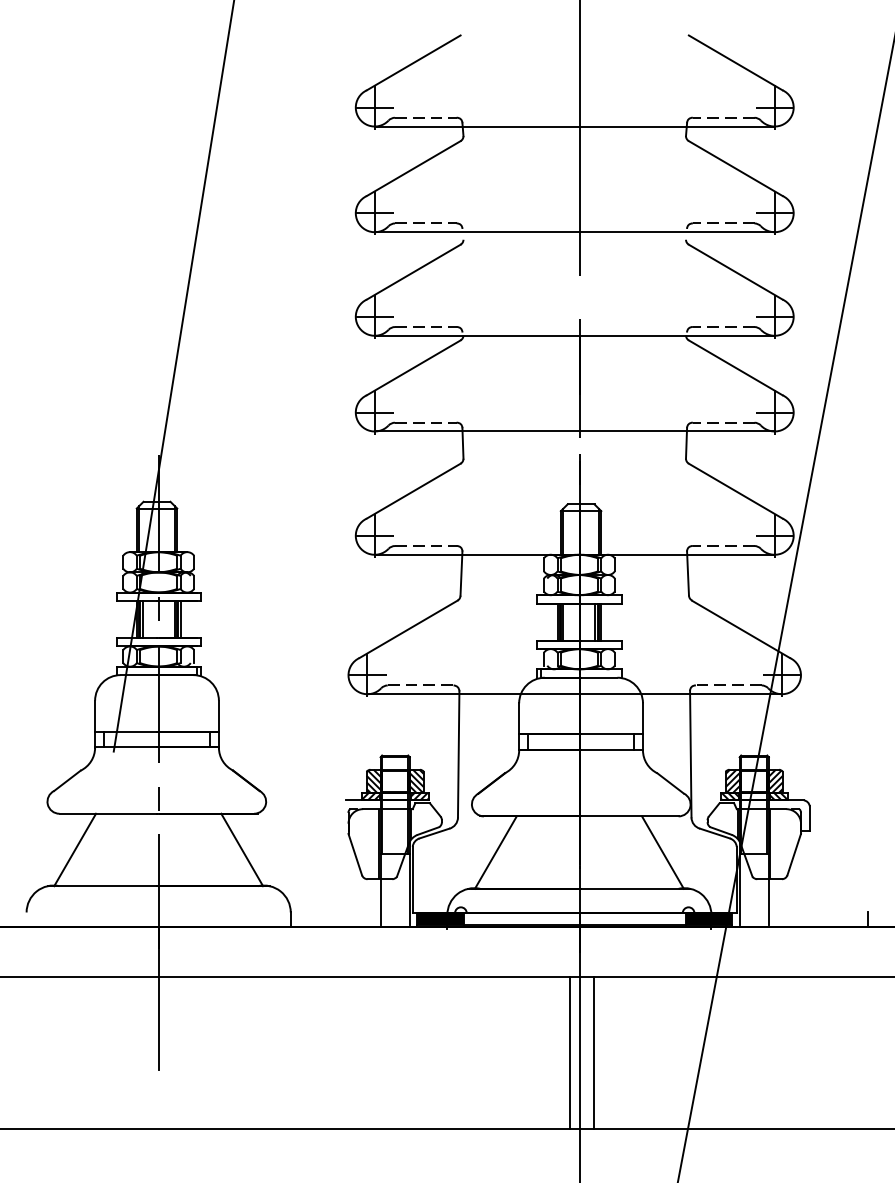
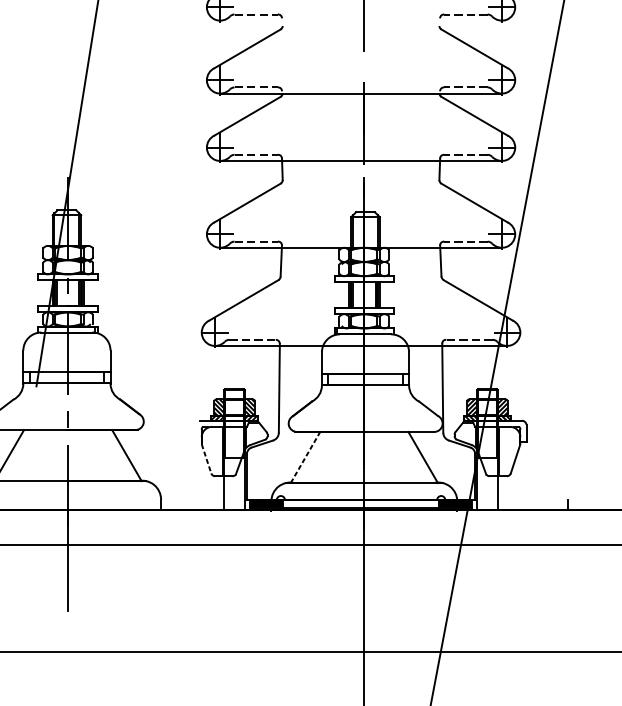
line: (574, 232) -> (360, 20), removed
line: (495, 852) -> (305, 457), solid -> dashed
line: (355, 854) -> (206, 458), solid -> dashed
line: (570, 1052) -> (358, 598), removed
line: (593, 1052) -> (374, 598), removed

